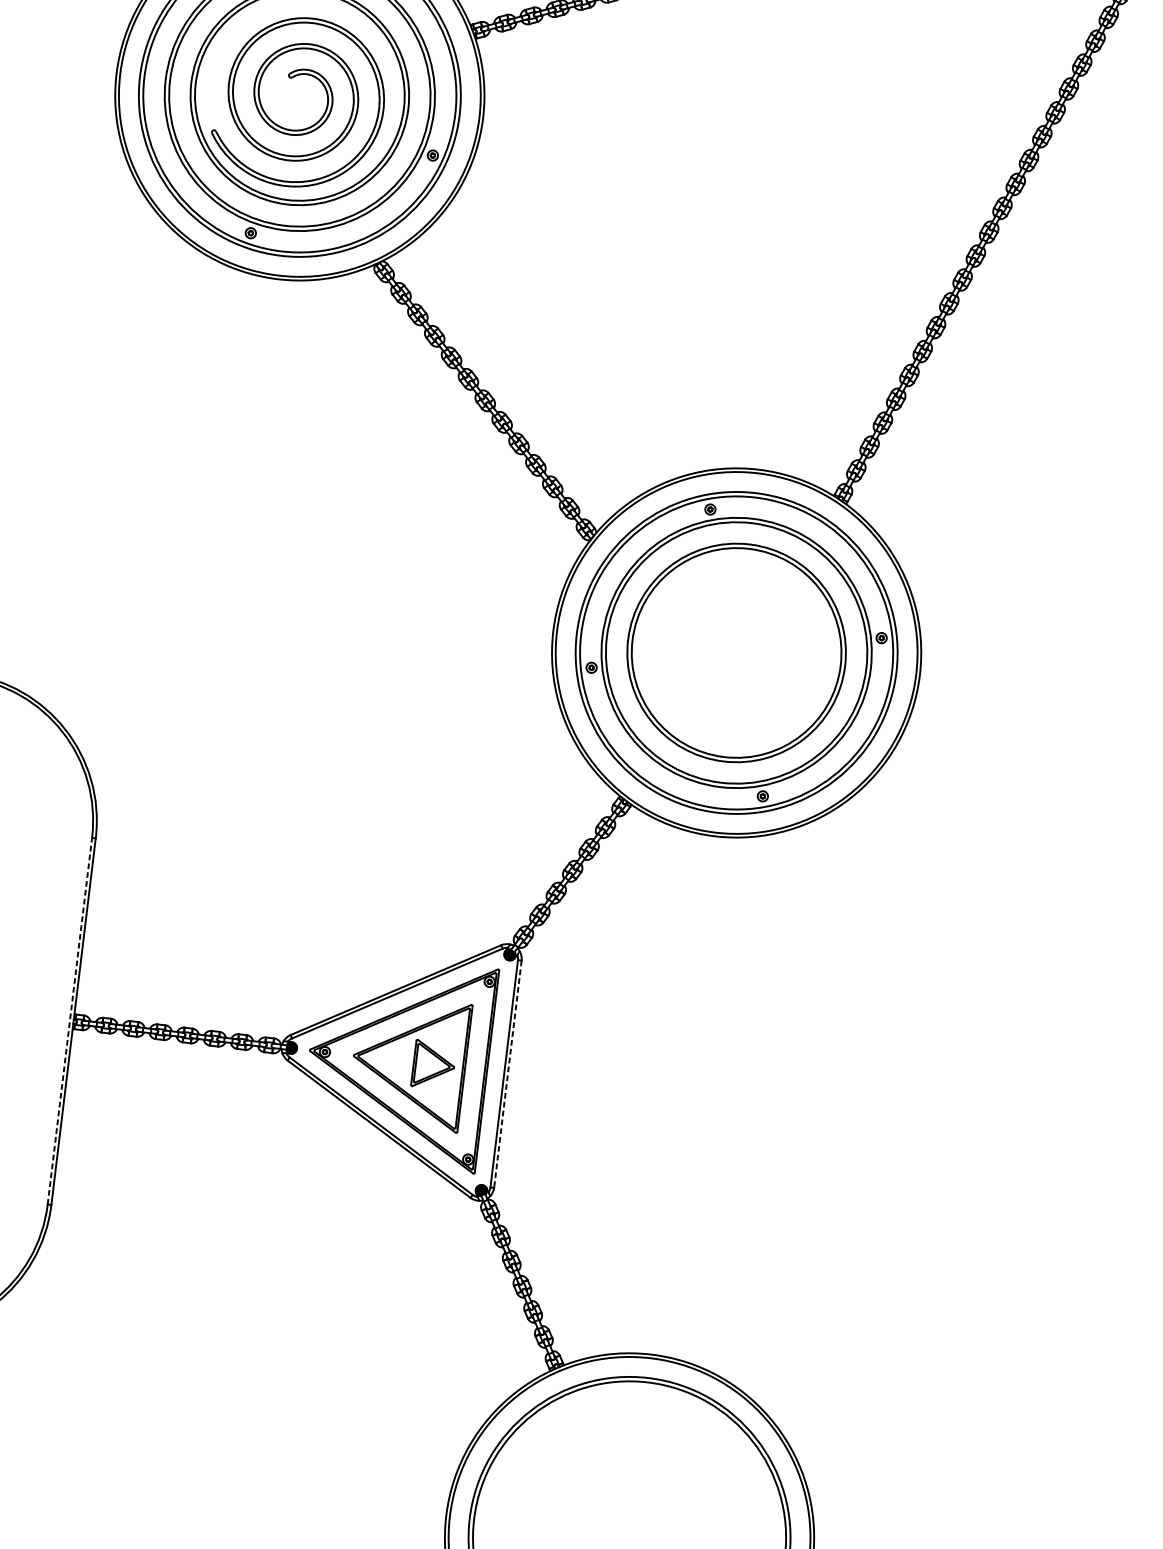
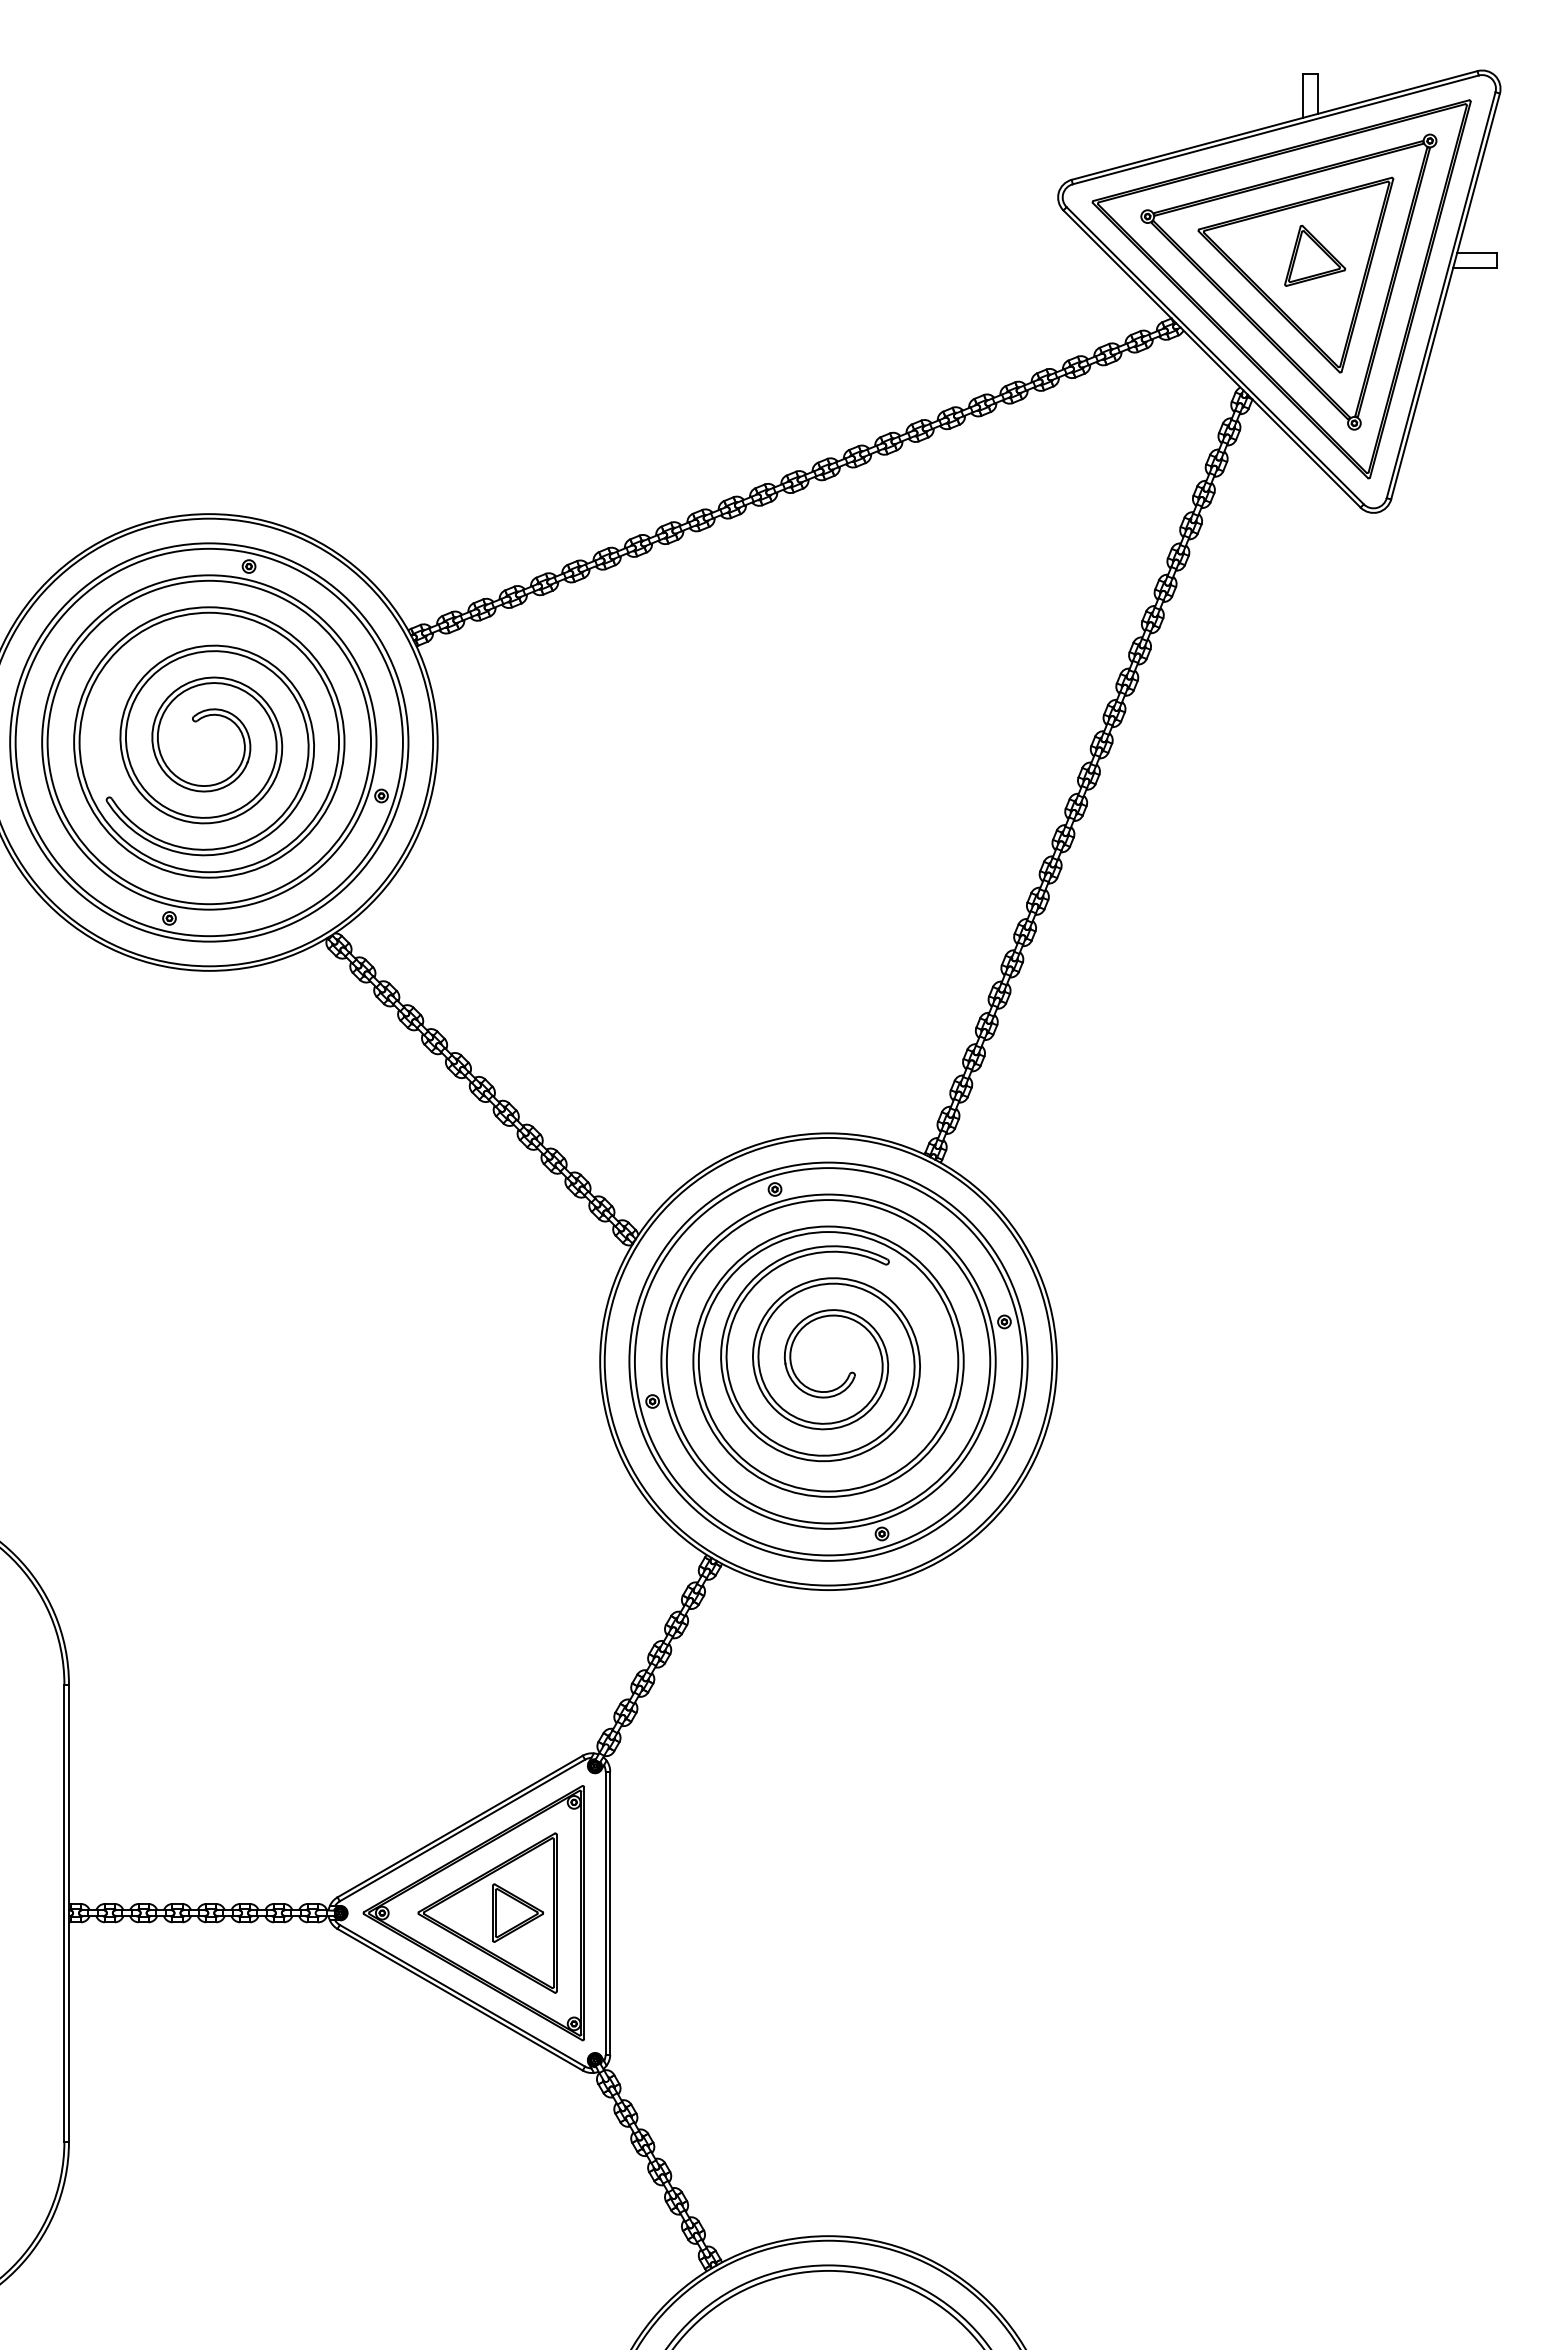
part: (708, 638) -> (792, 1348), added
line: (70, 1020) -> (64, 1912), dashed -> solid
line: (508, 1074) -> (610, 1913), dashed -> solid

